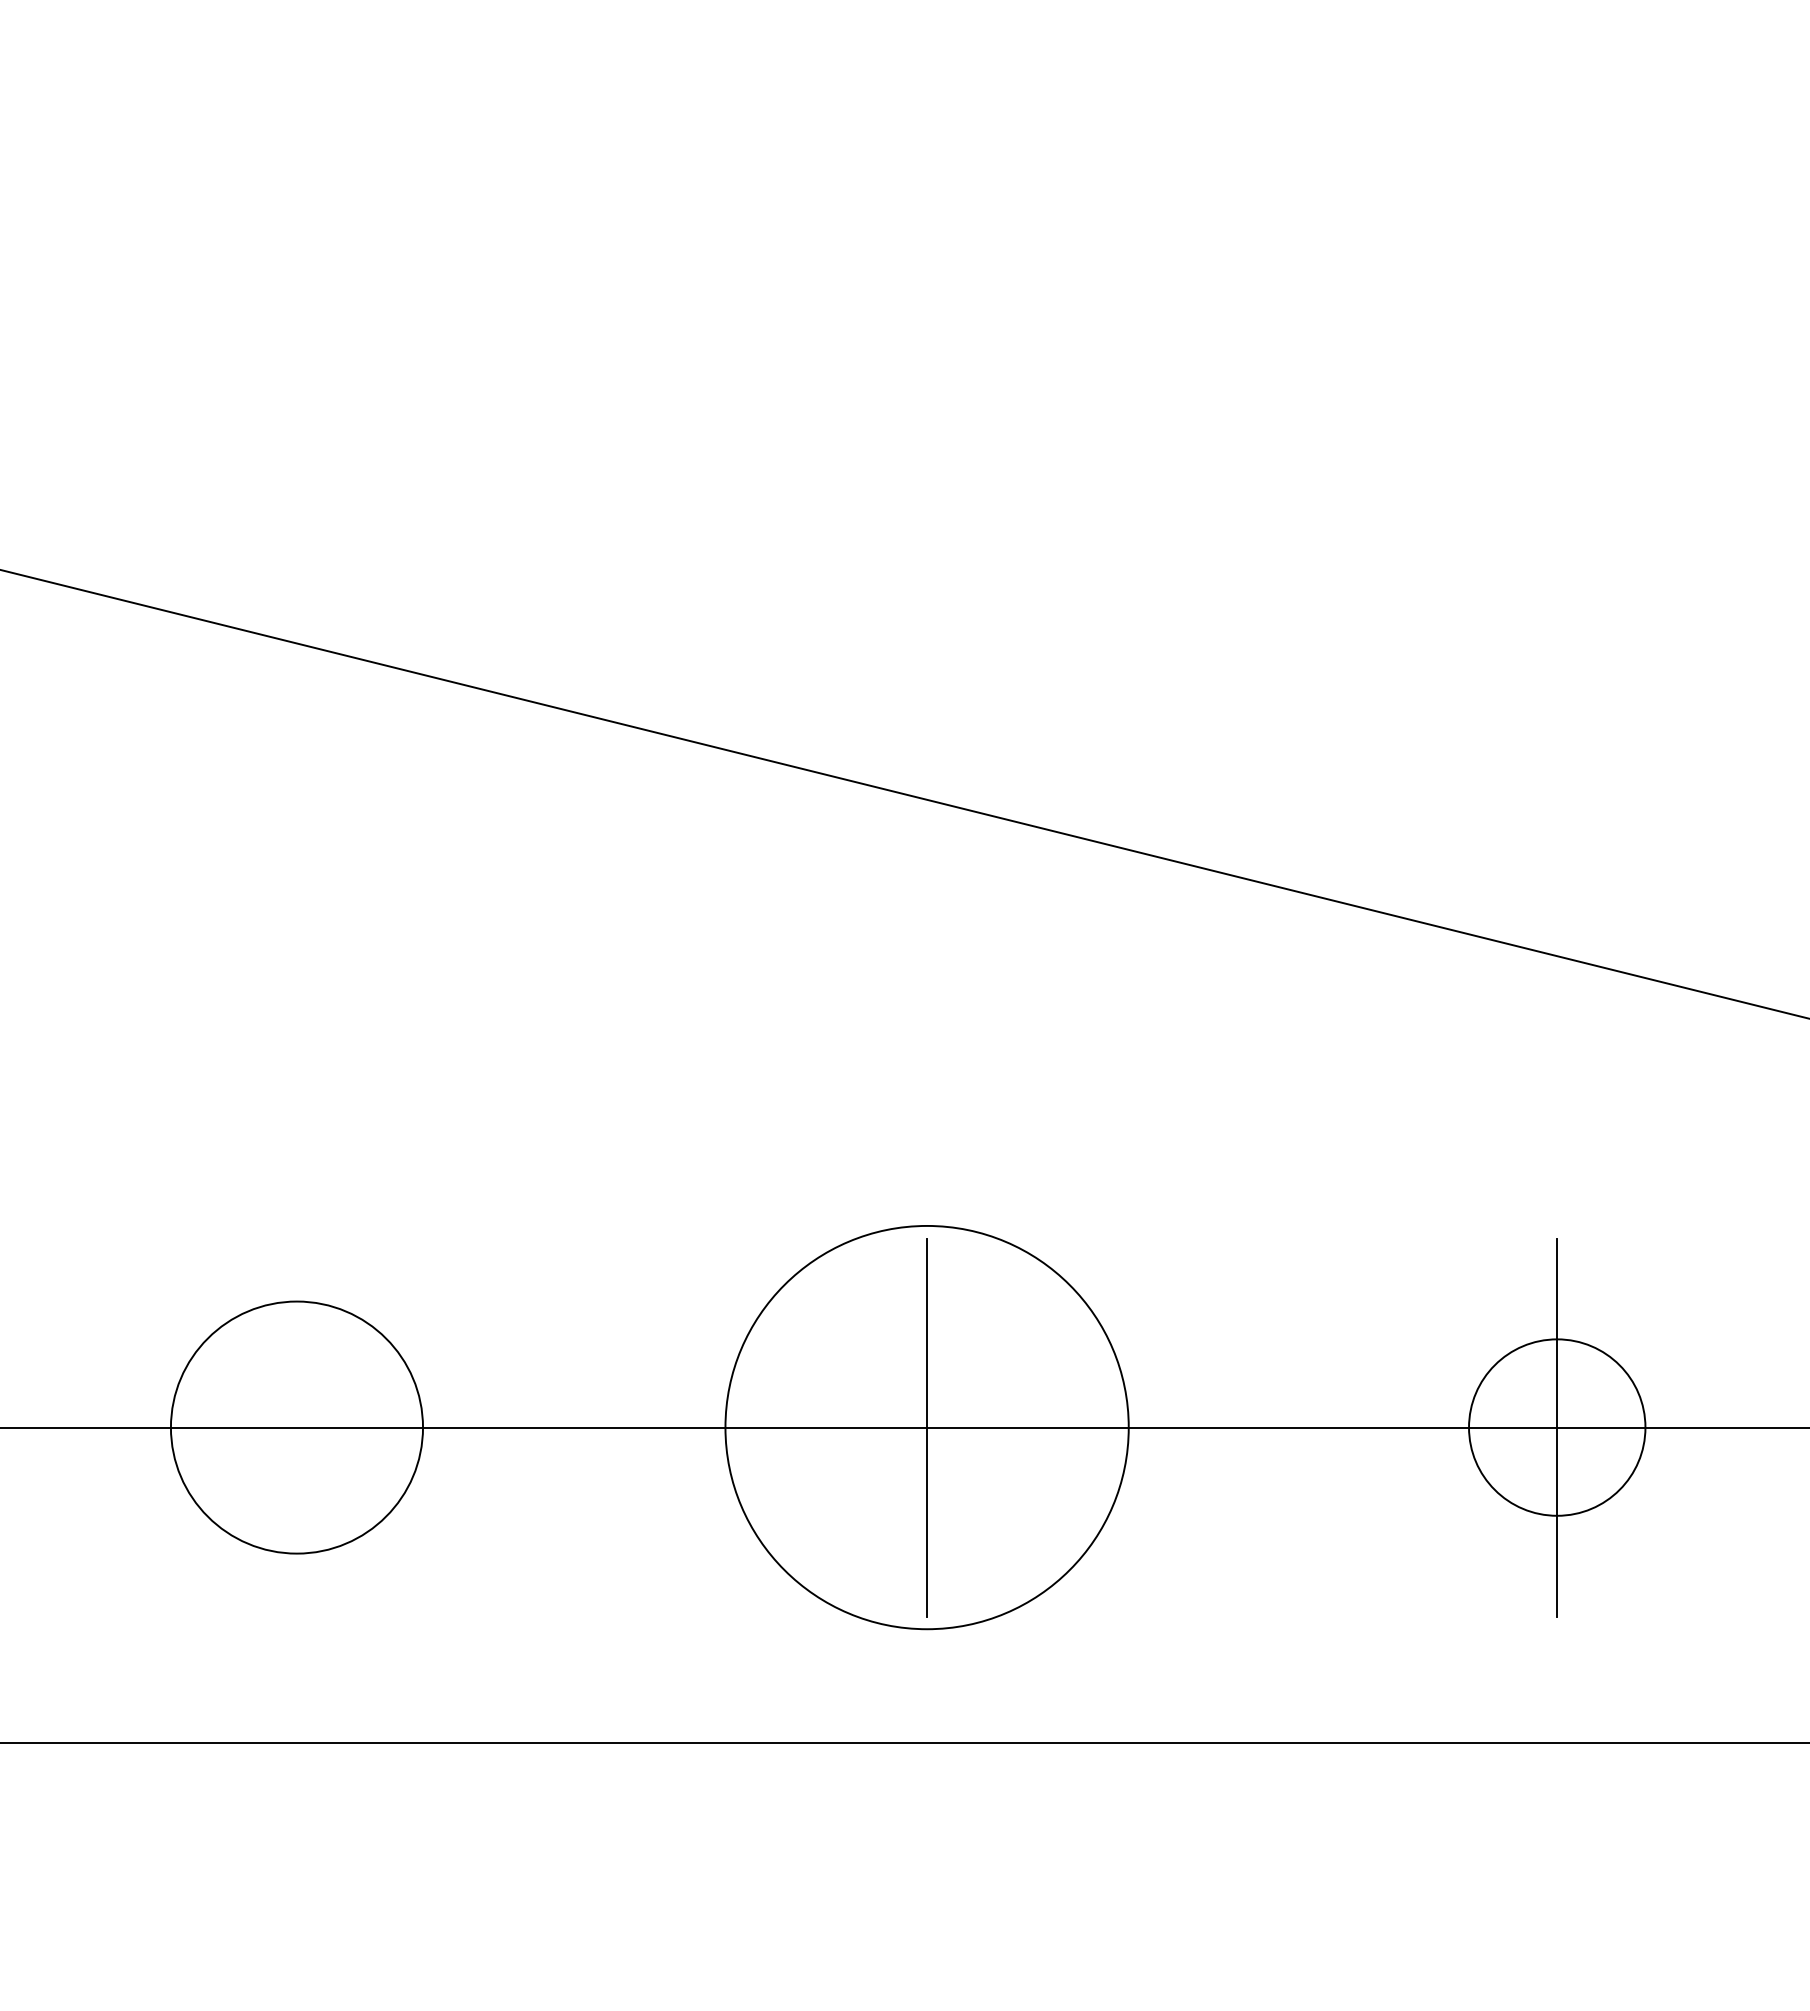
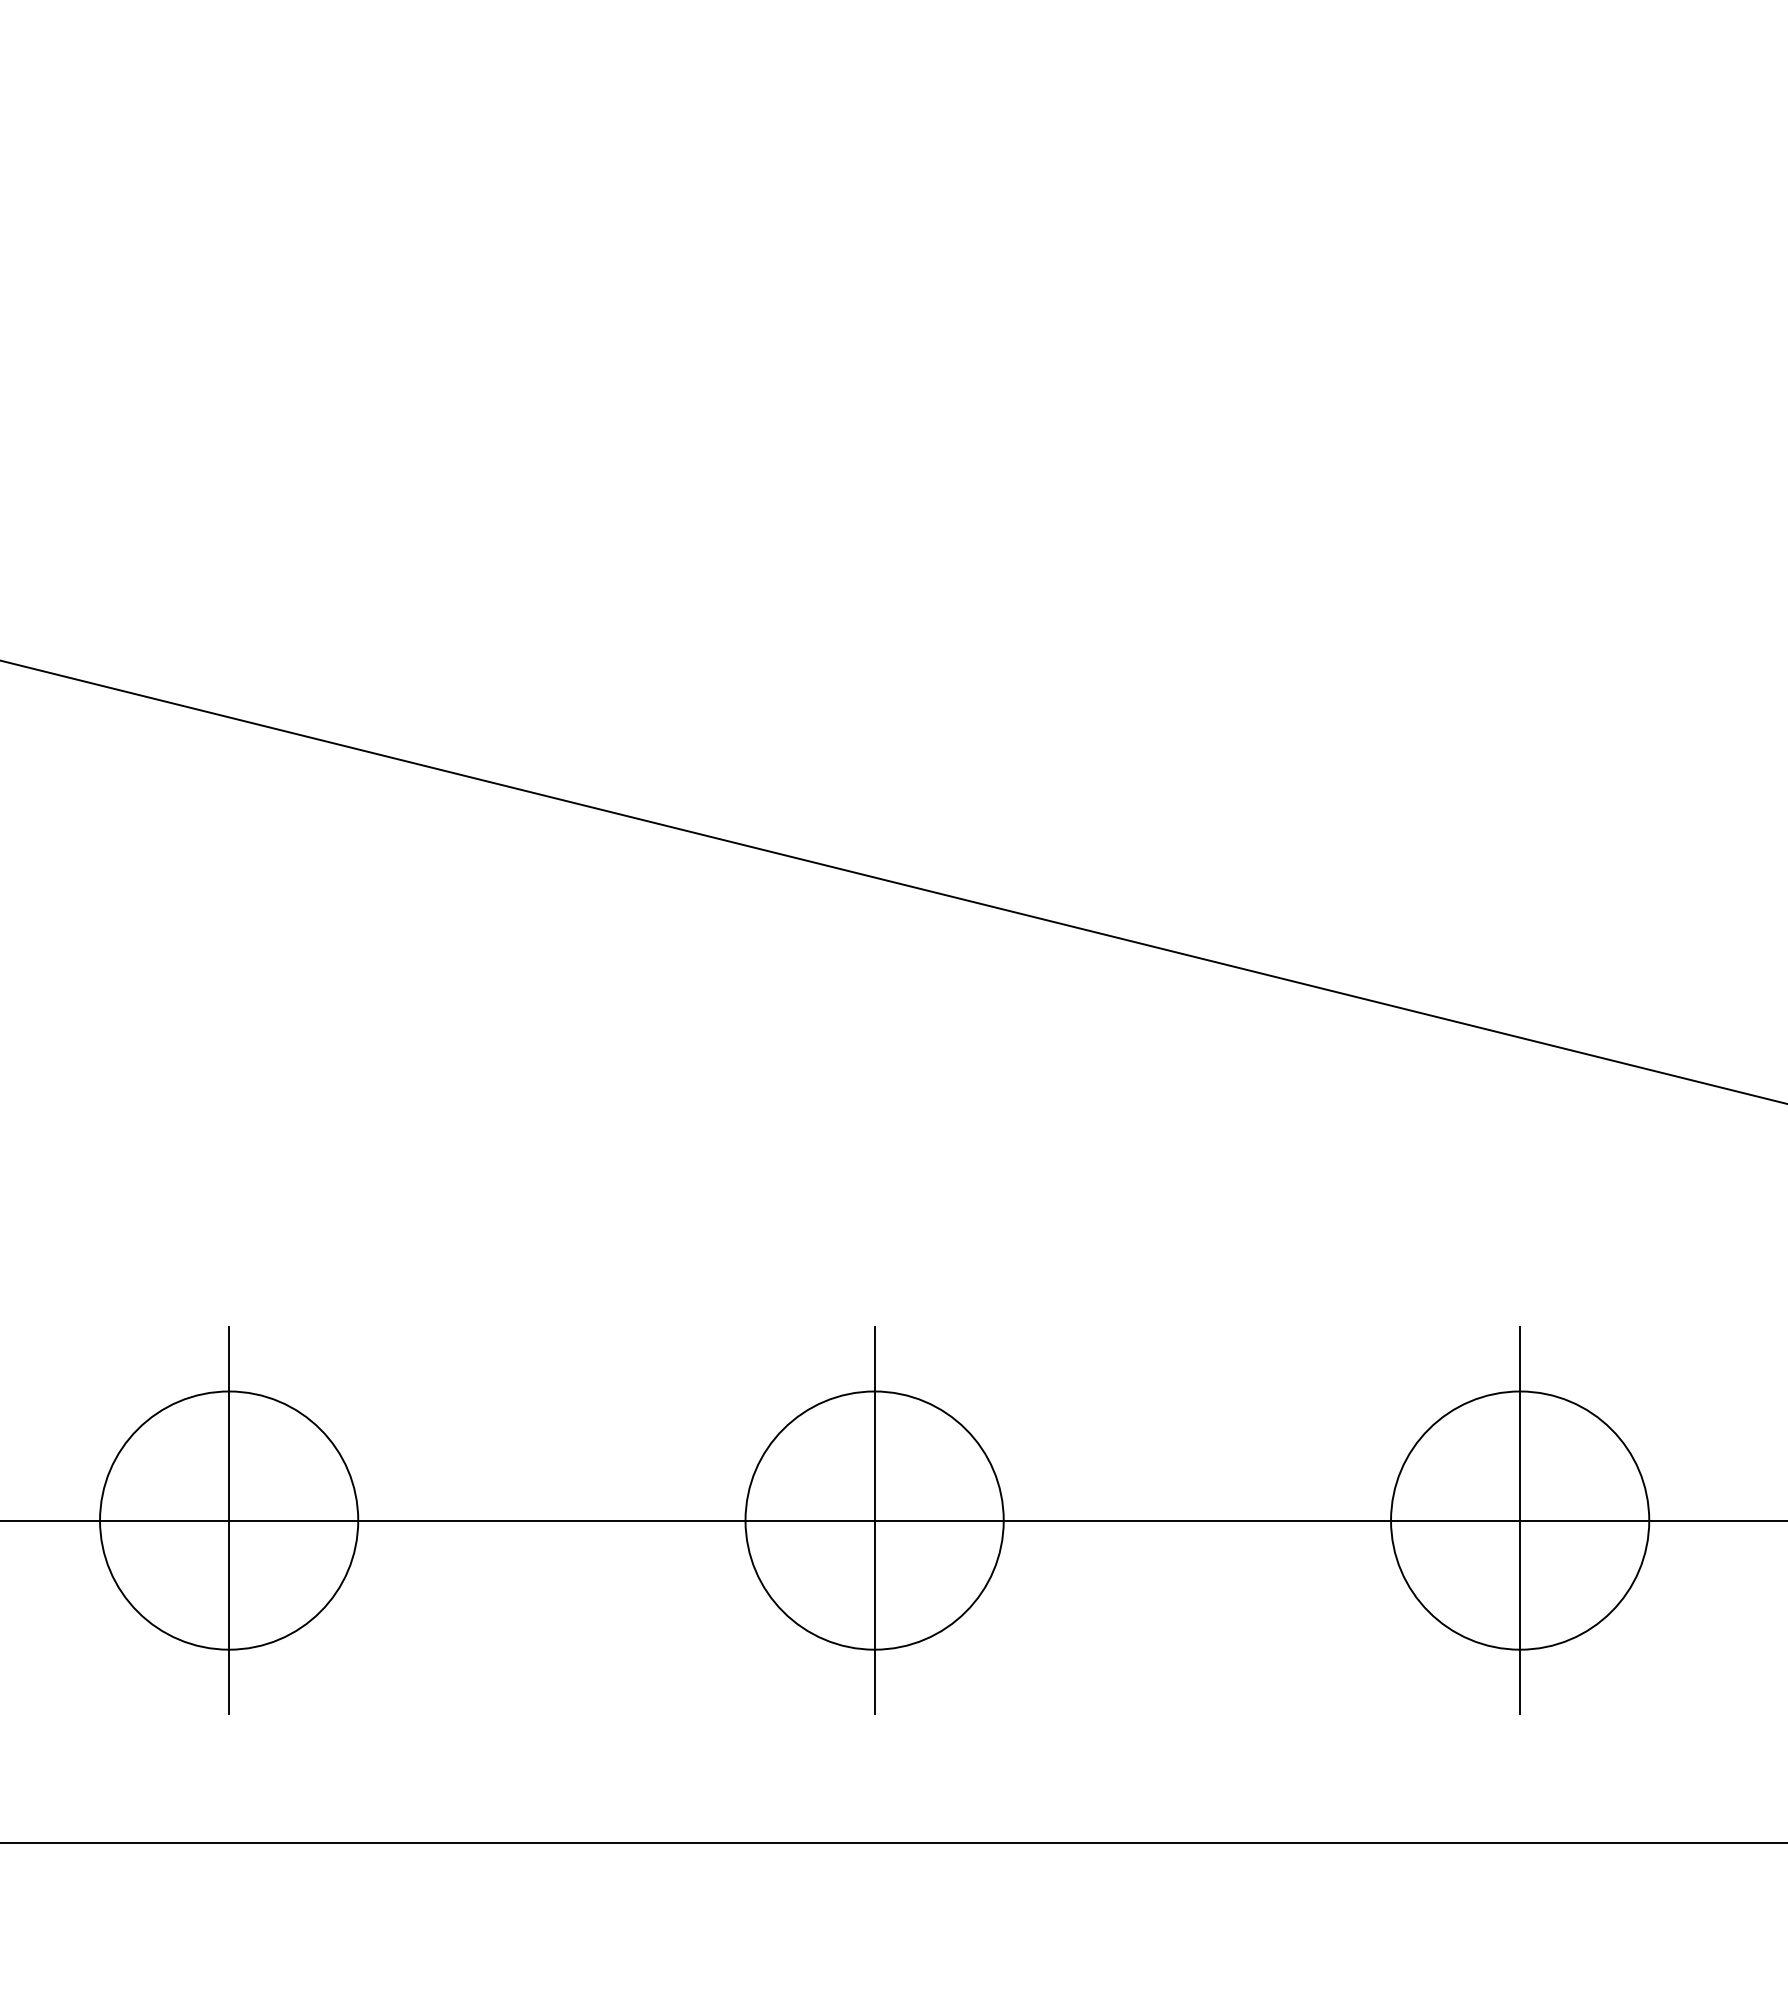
line: (296, 1427) -> (228, 1520), added
circle: (927, 1427) -> (875, 1520), size x0.62
circle: (1557, 1427) -> (1520, 1520), size x1.43

